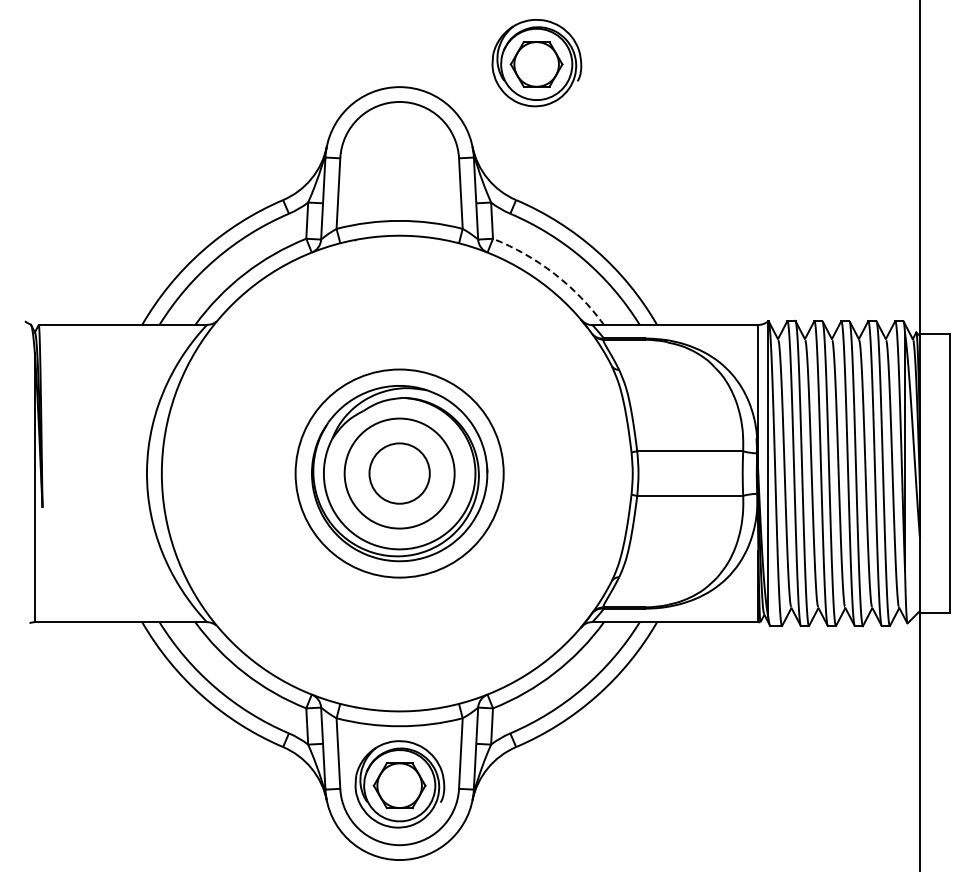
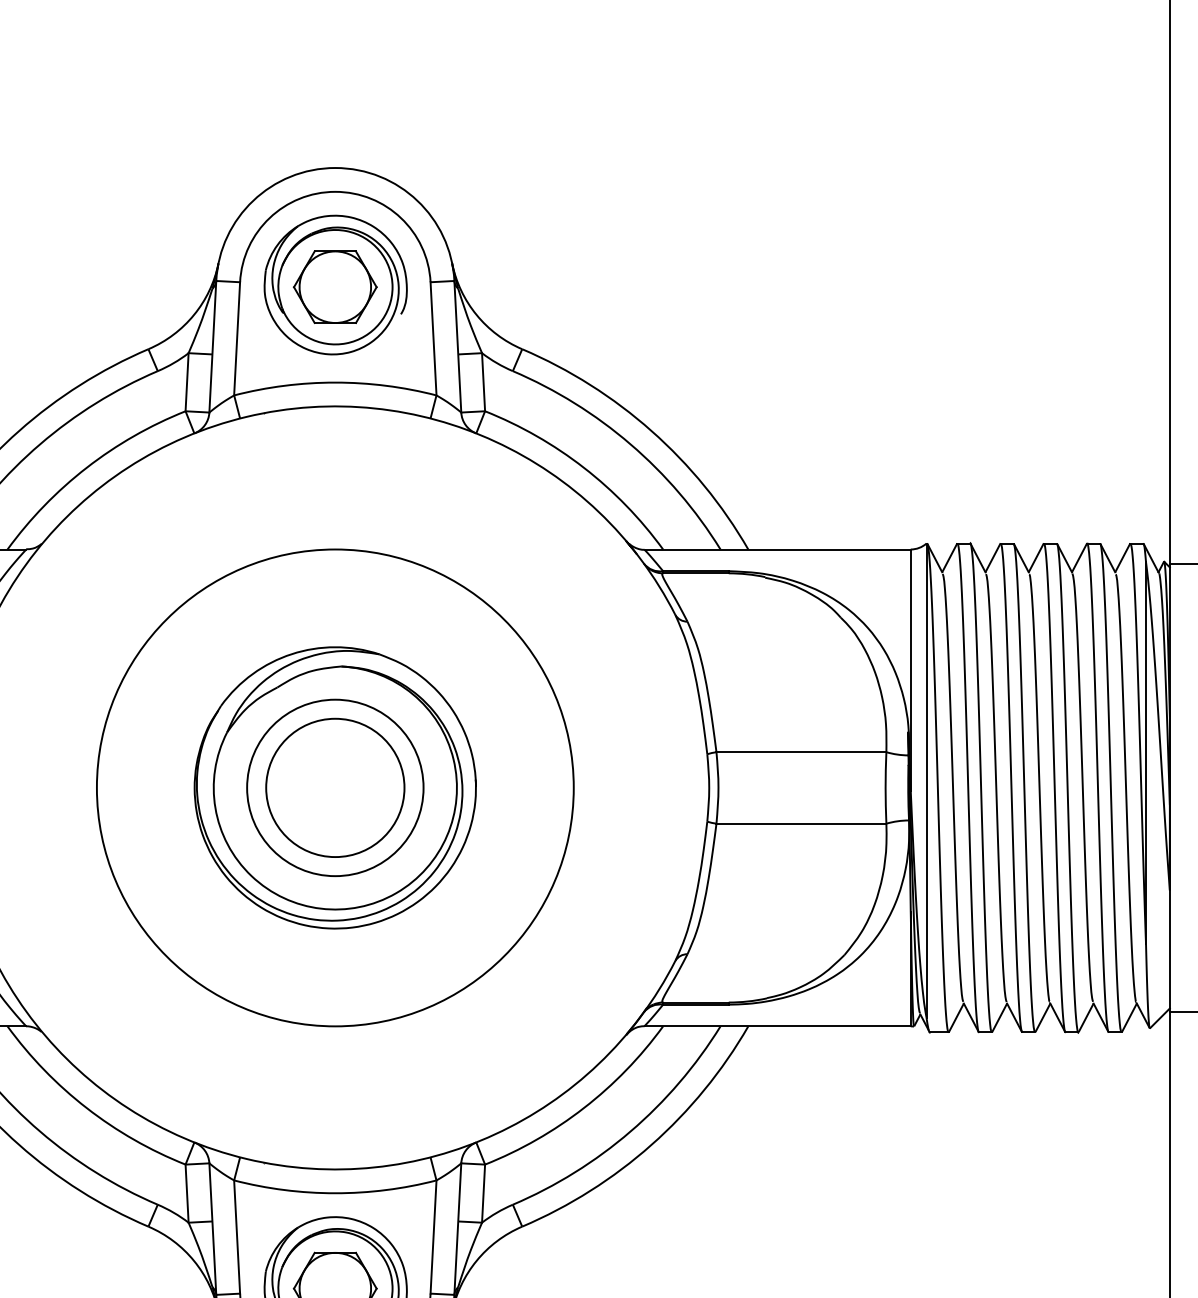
part: (536, 62) -> (335, 284), moved
arc: (554, 273) -> (583, 466), dashed -> solid
circle: (399, 473) -> (335, 787), size x1.43
circle: (399, 473) -> (335, 787), size x1.43

